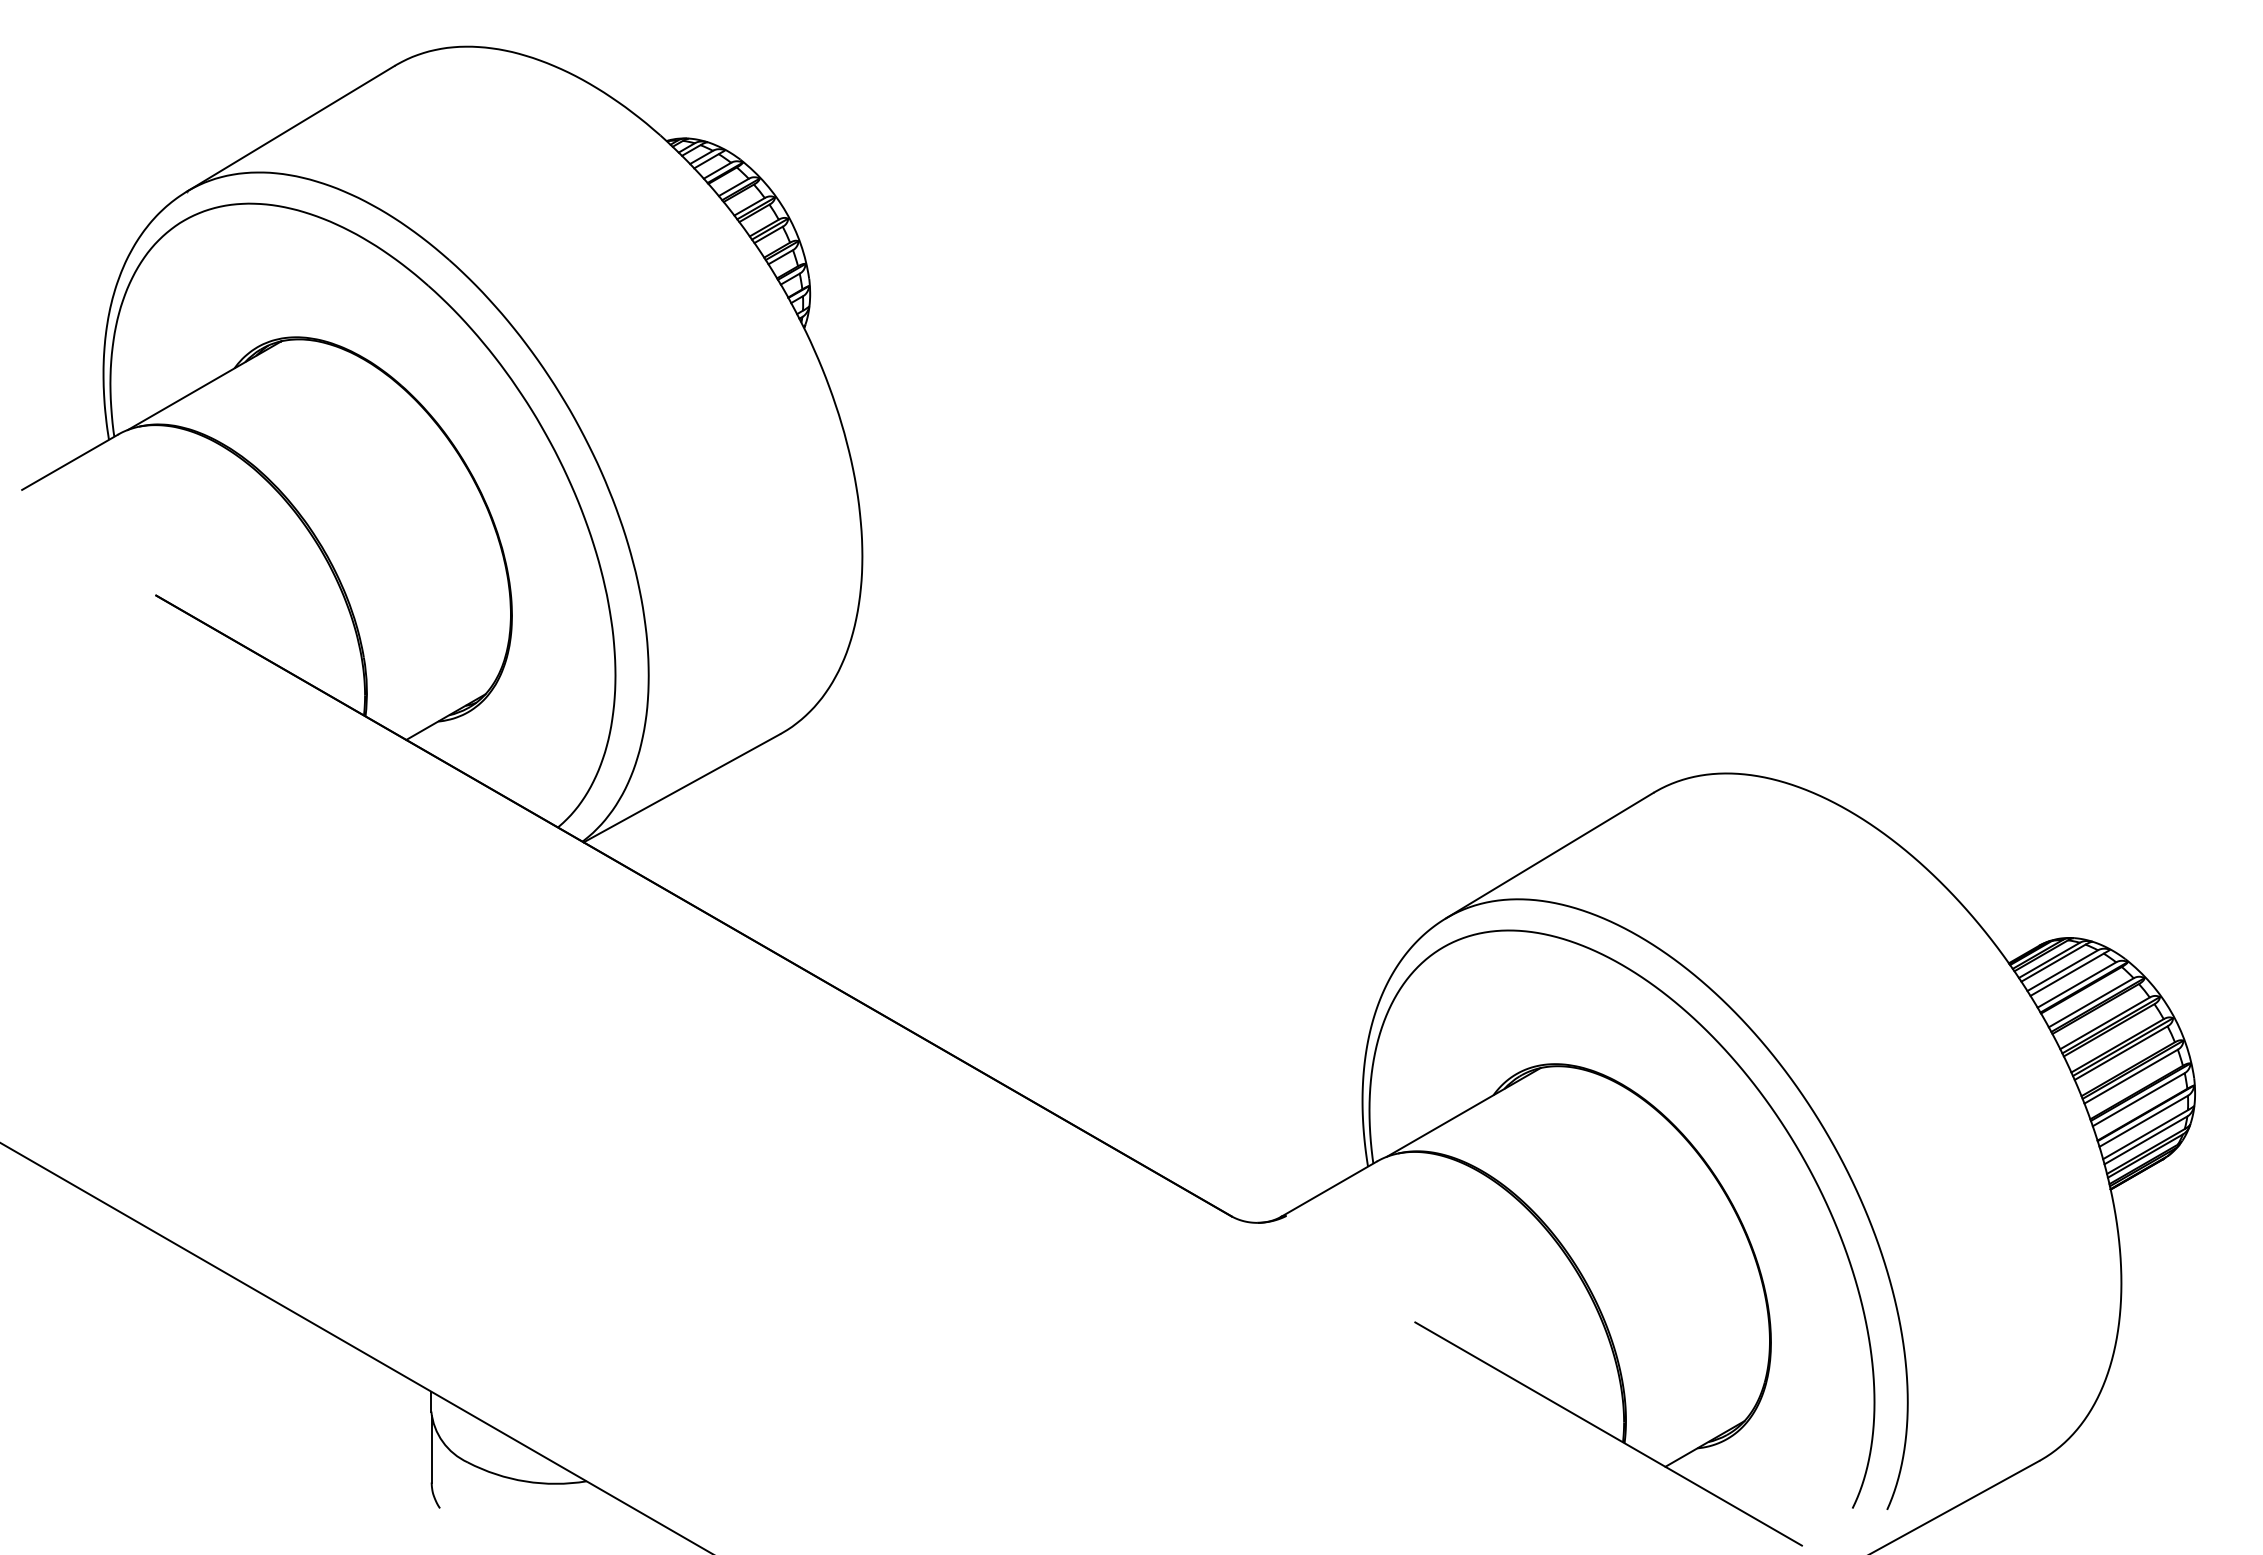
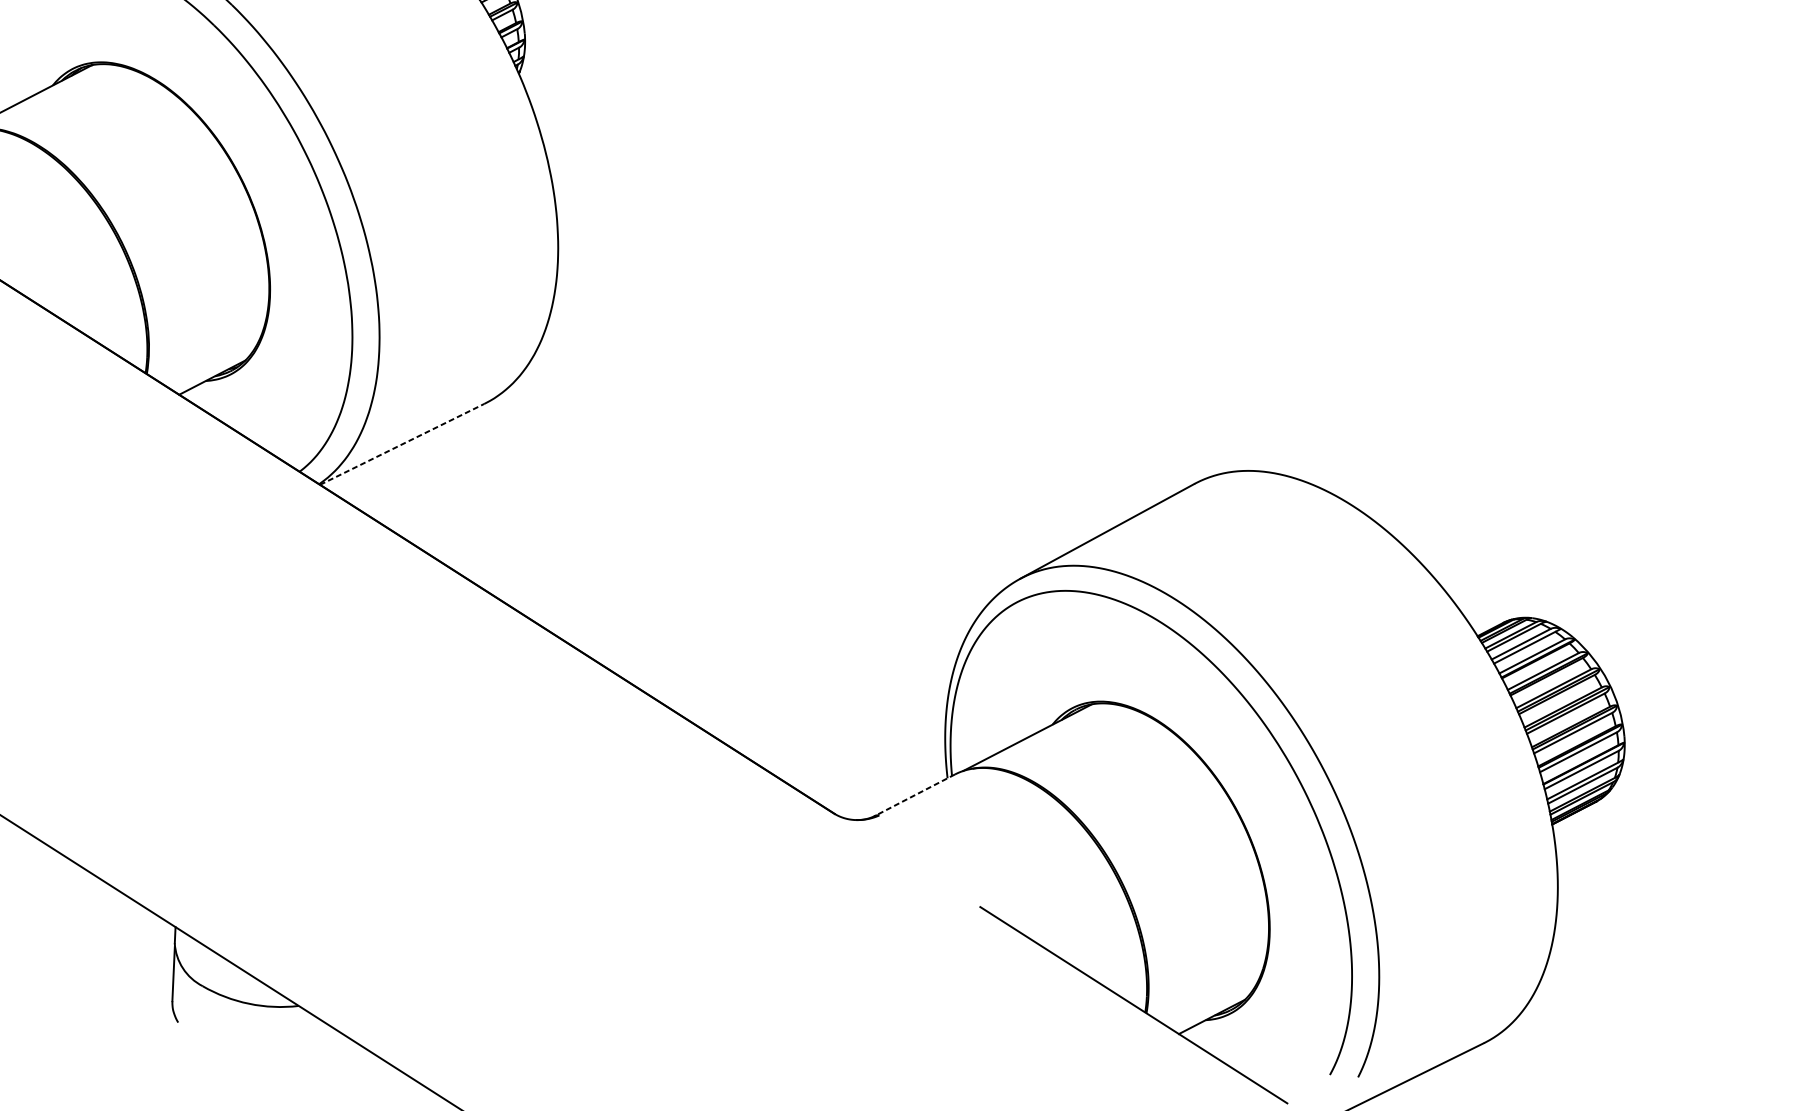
line: (682, 788) -> (402, 444), solid -> dashed
line: (1328, 1189) -> (914, 795), solid -> dashed

